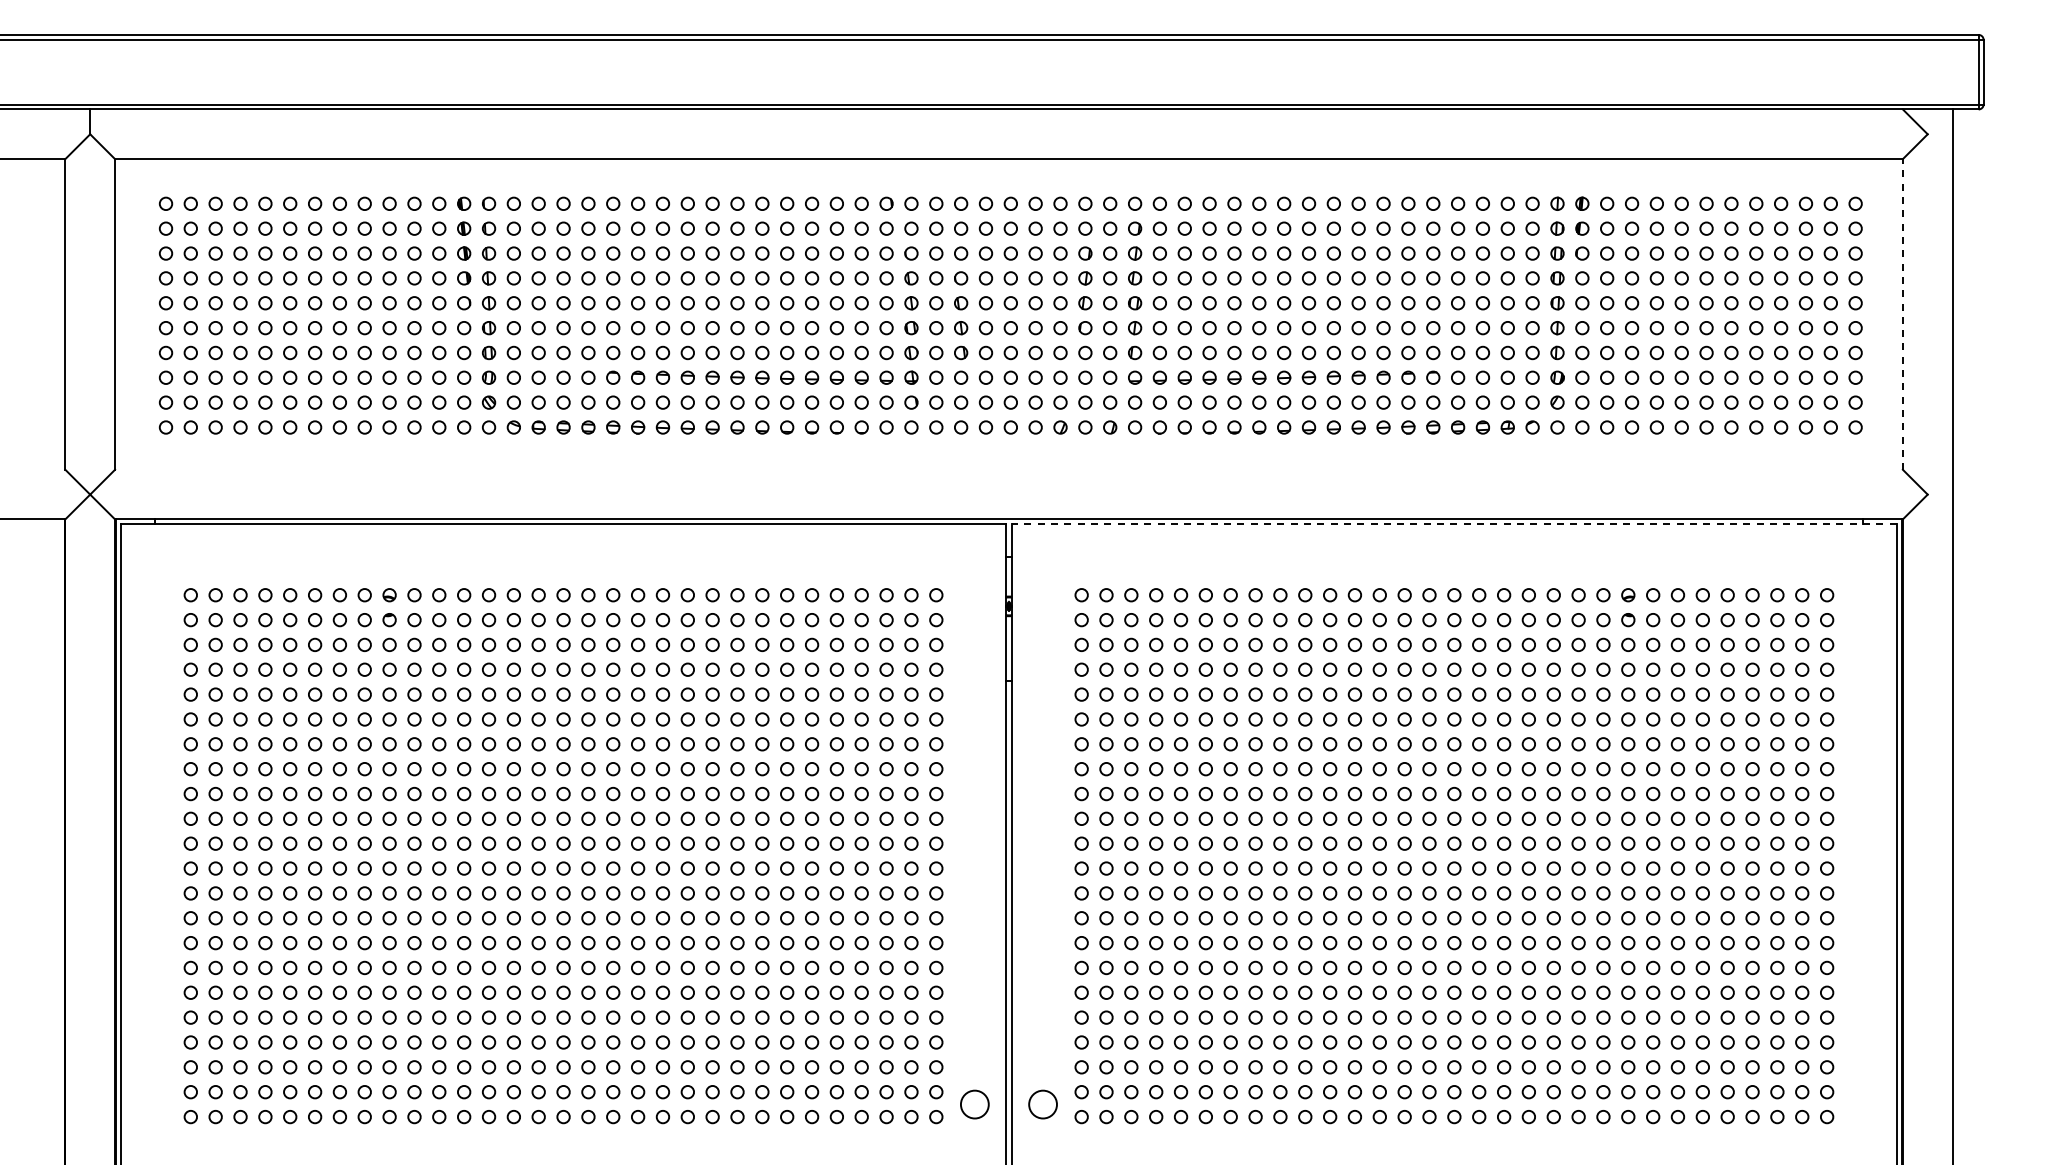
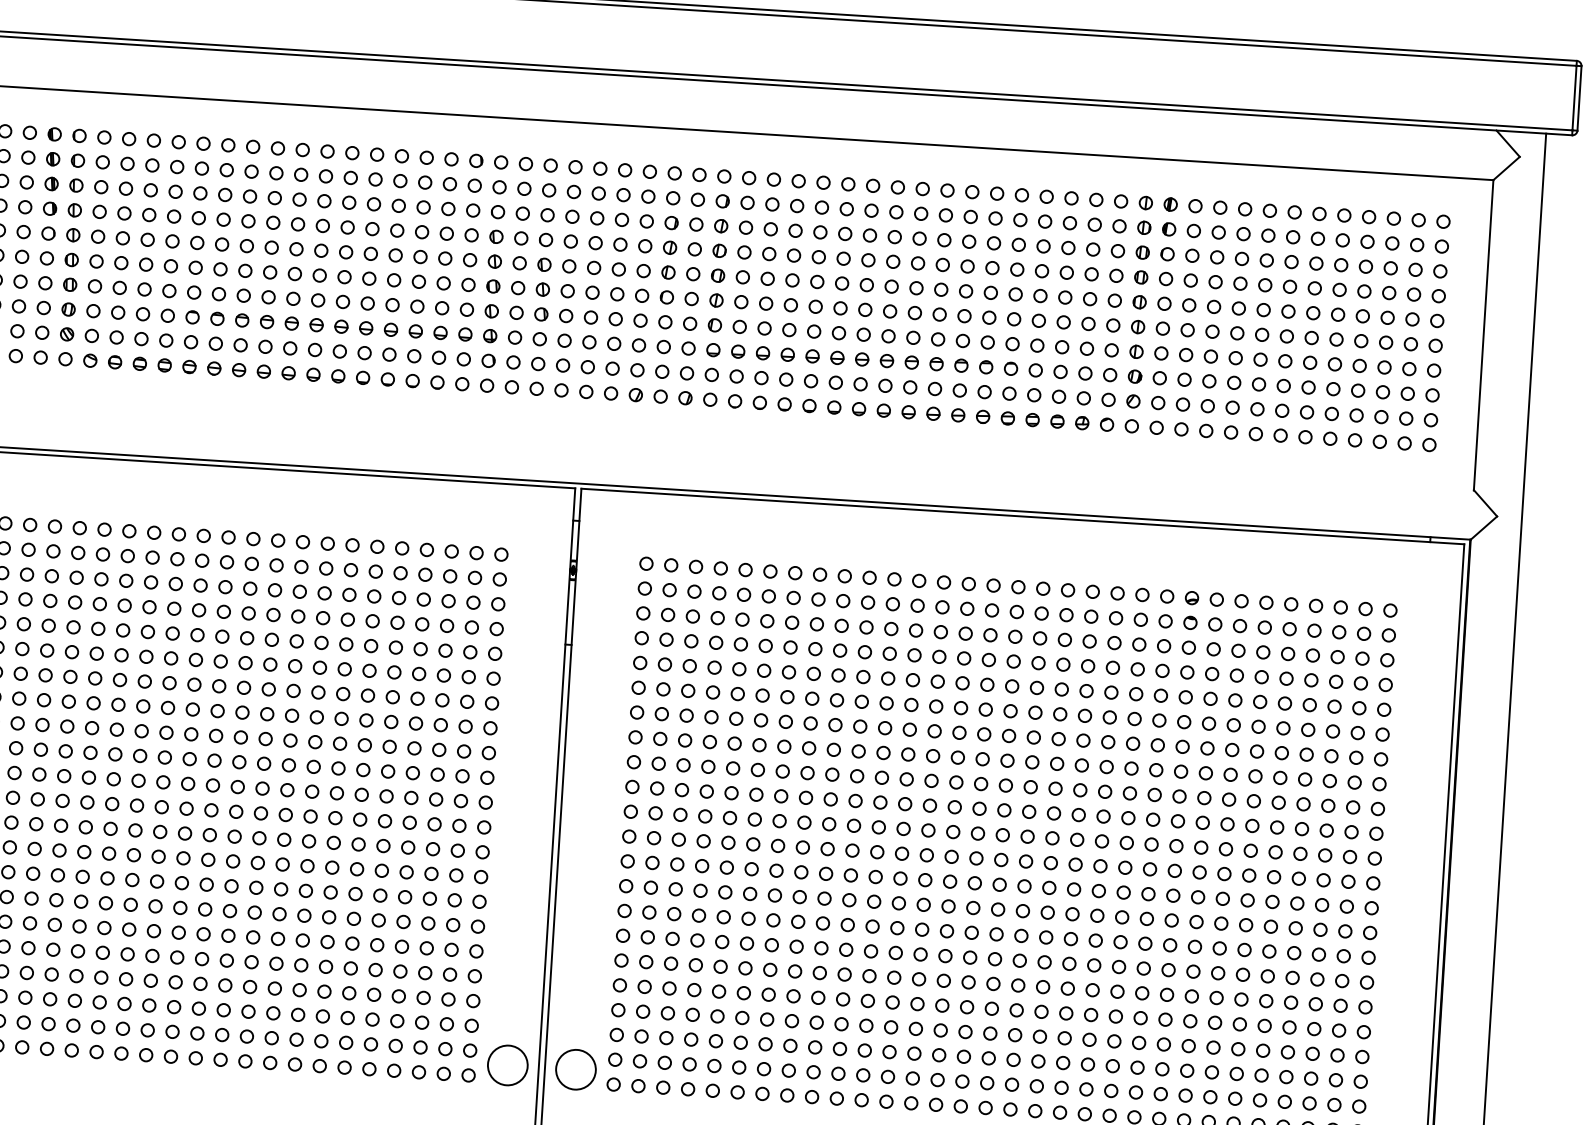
line: (1902, 314) -> (1483, 335), dashed -> solid
line: (1453, 524) -> (1021, 516), dashed -> solid
circle: (974, 1104) -> (507, 1065), size x1.43
circle: (1042, 1104) -> (575, 1069), size x1.43

